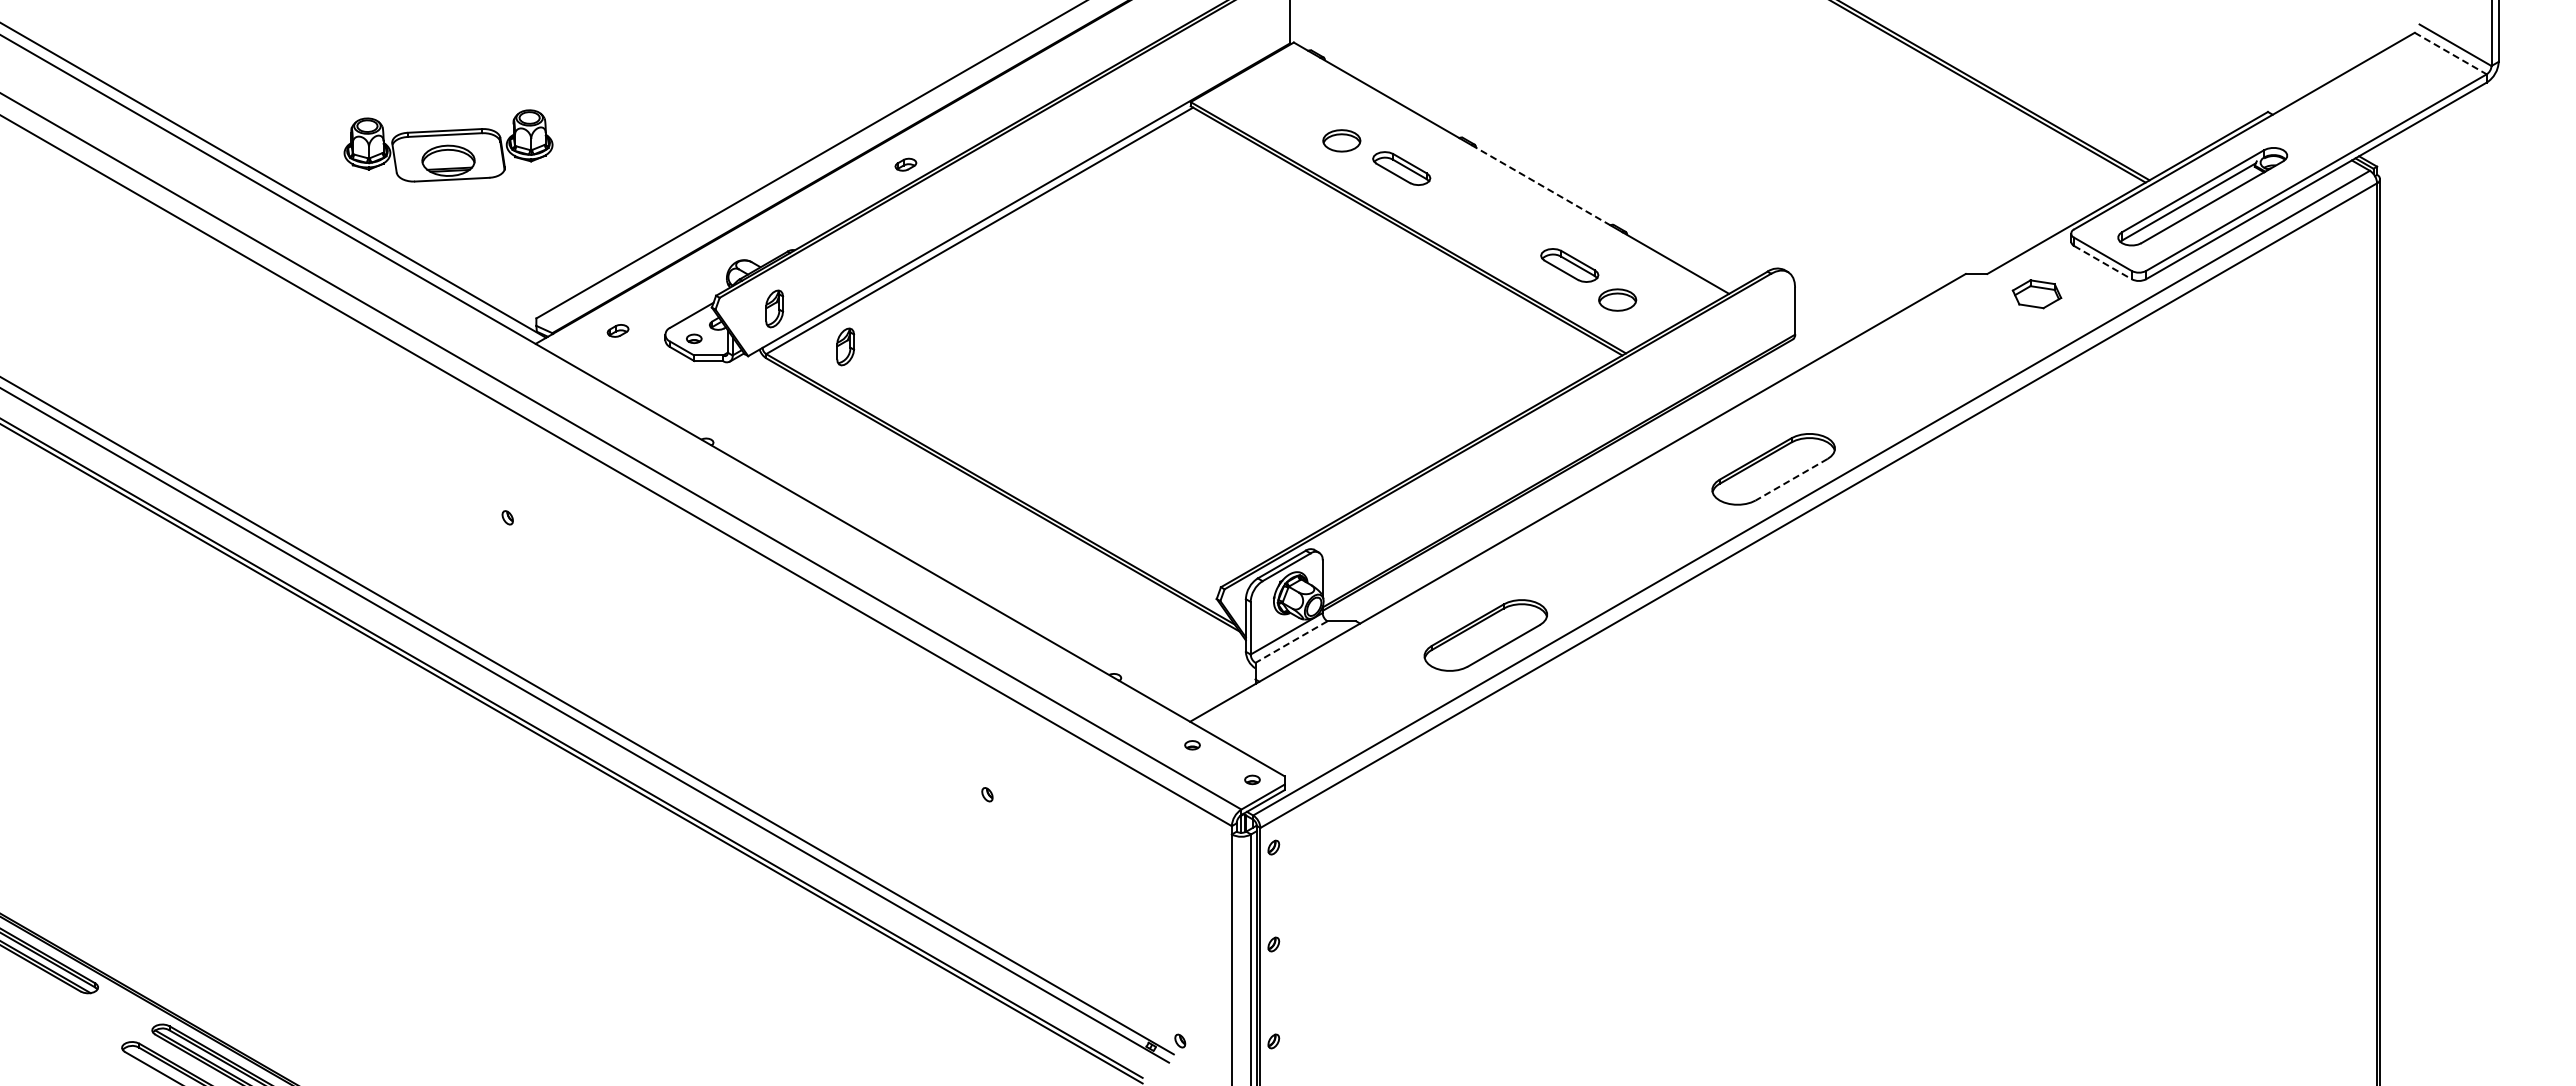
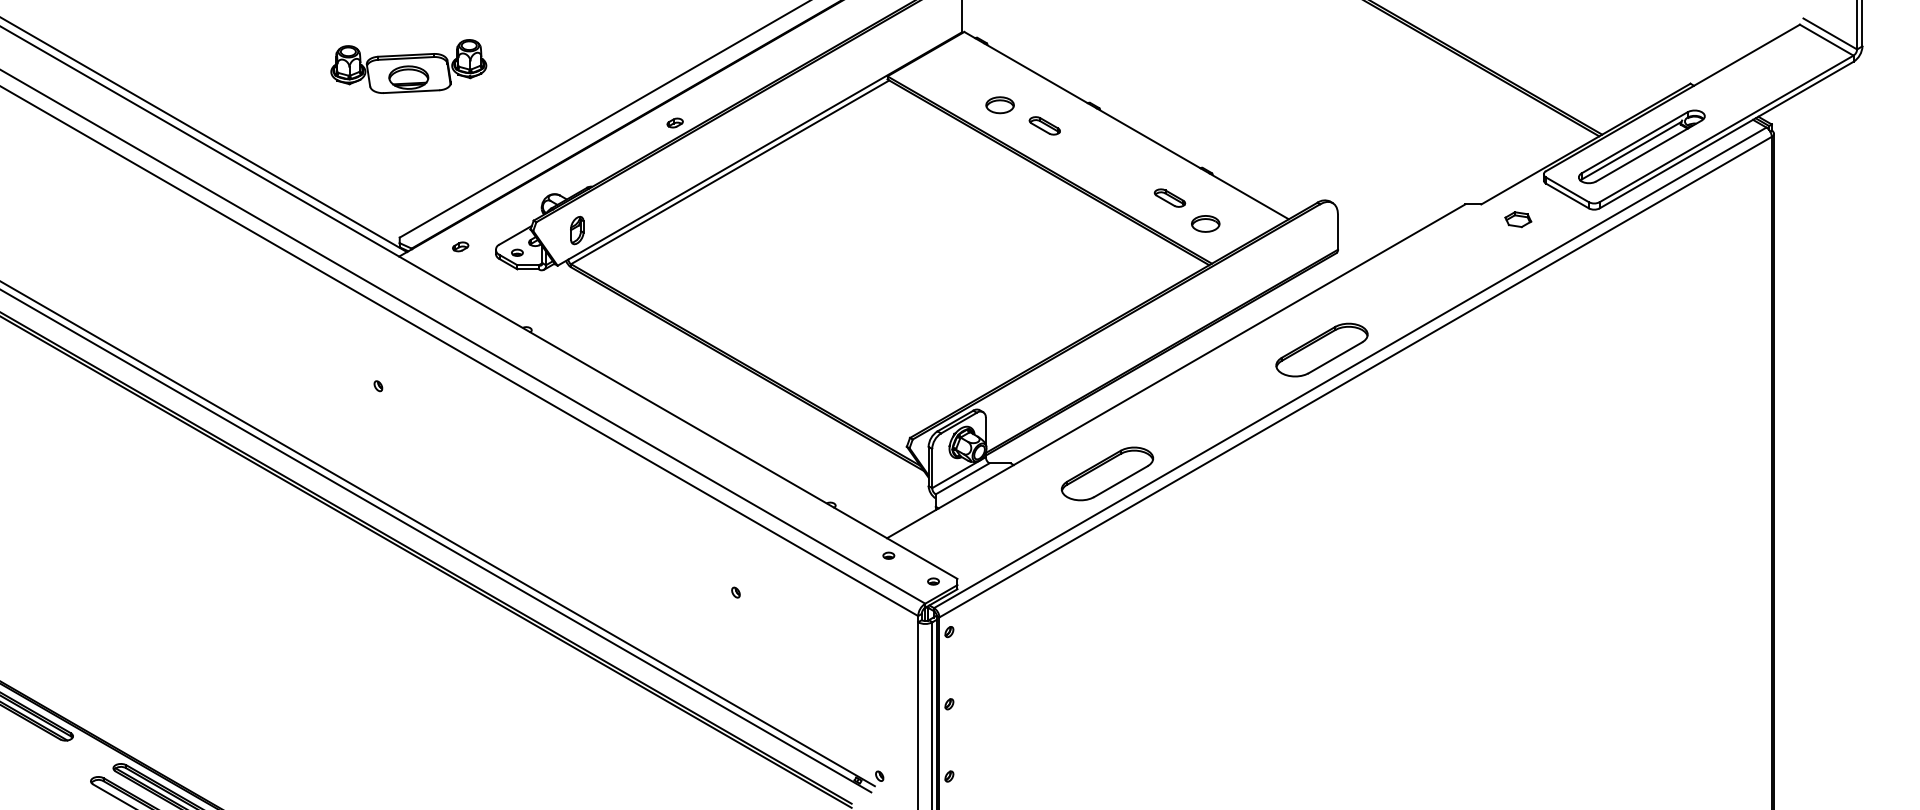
line: (2450, 53) -> (1826, 40), dashed -> solid
part: (448, 145) -> (408, 66), moved
part: (1401, 168) -> (1044, 125), size x0.71
line: (1541, 185) -> (1148, 138), dashed -> solid
line: (2103, 262) -> (1567, 195), dashed -> solid
part: (1569, 265) -> (1169, 198), size x0.71
part: (2036, 294) -> (1517, 219), size x0.71
part: (845, 346) -> (630, 258), removed
line: (1791, 479) -> (1335, 357), dashed -> solid
line: (1291, 642) -> (962, 479), dashed -> solid

